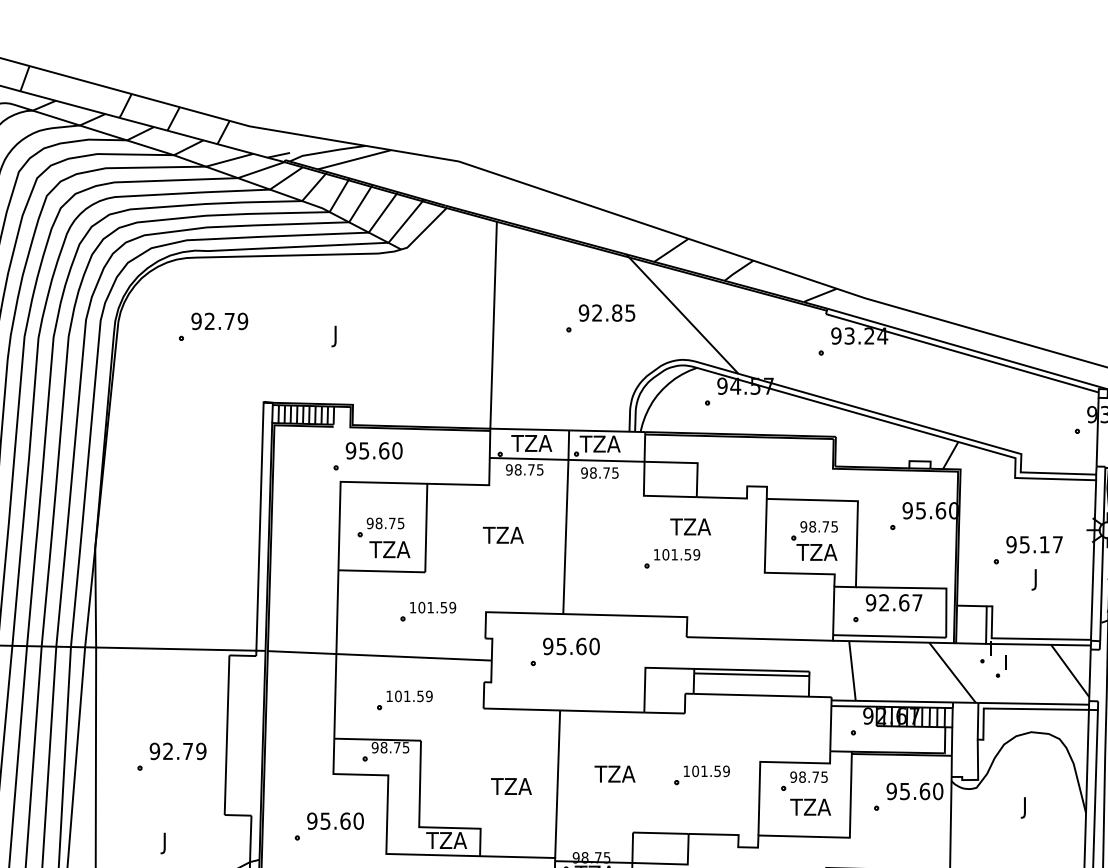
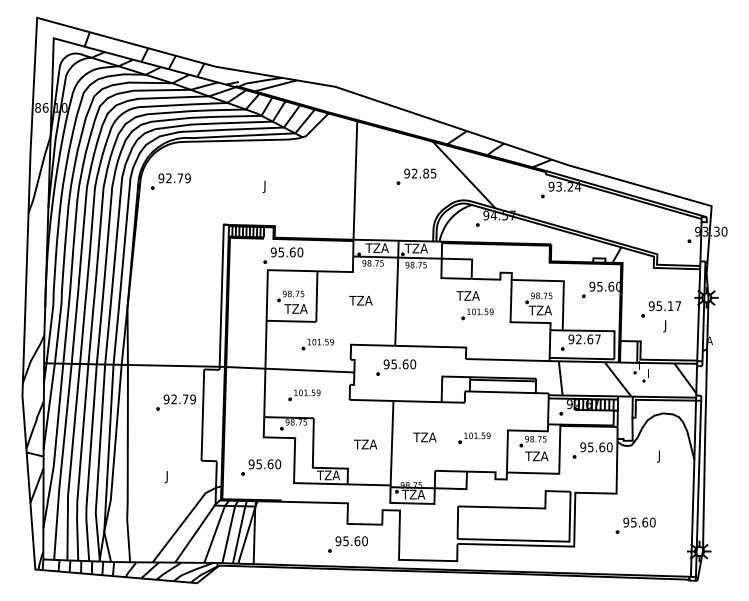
part: (212, 326) -> (170, 181), moved
part: (672, 559) -> (477, 314), moved
part: (172, 756) -> (176, 402), moved

